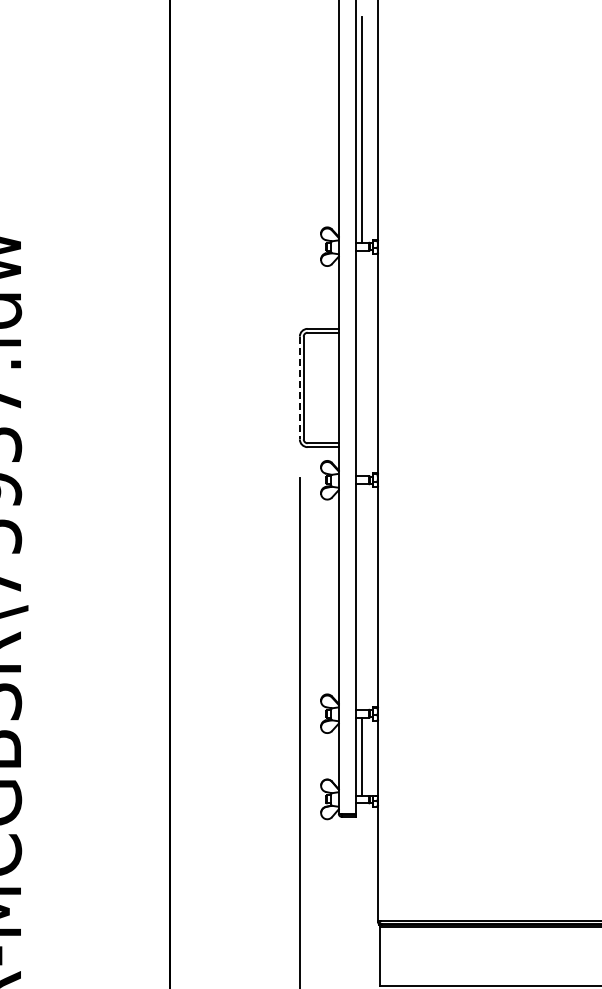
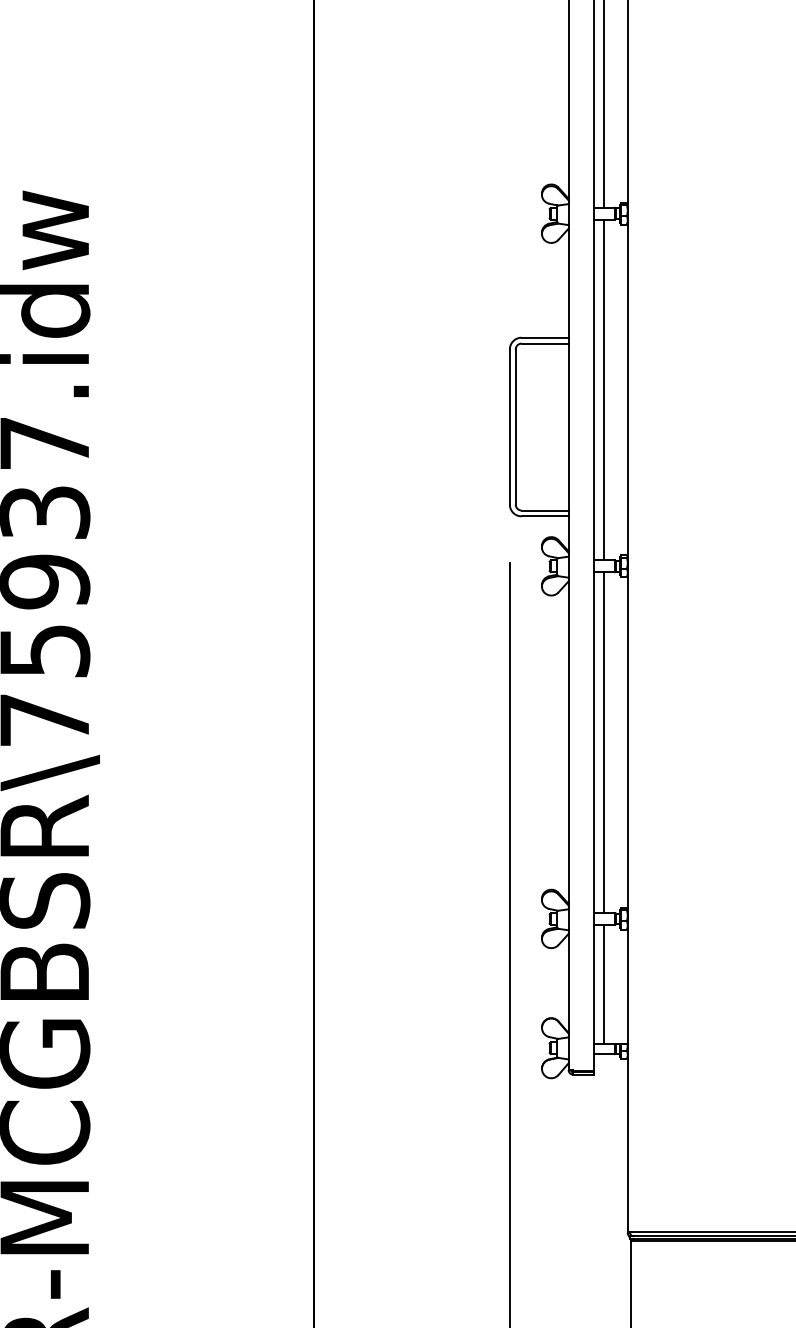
line: (362, 363) -> (604, 390), added
line: (299, 388) -> (509, 427), dashed -> solid
line: (362, 596) -> (604, 741), added

